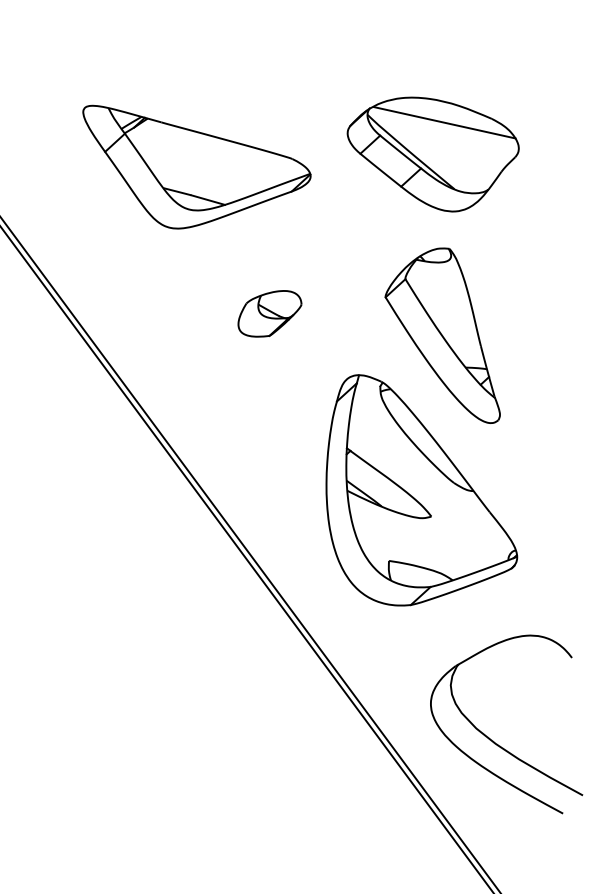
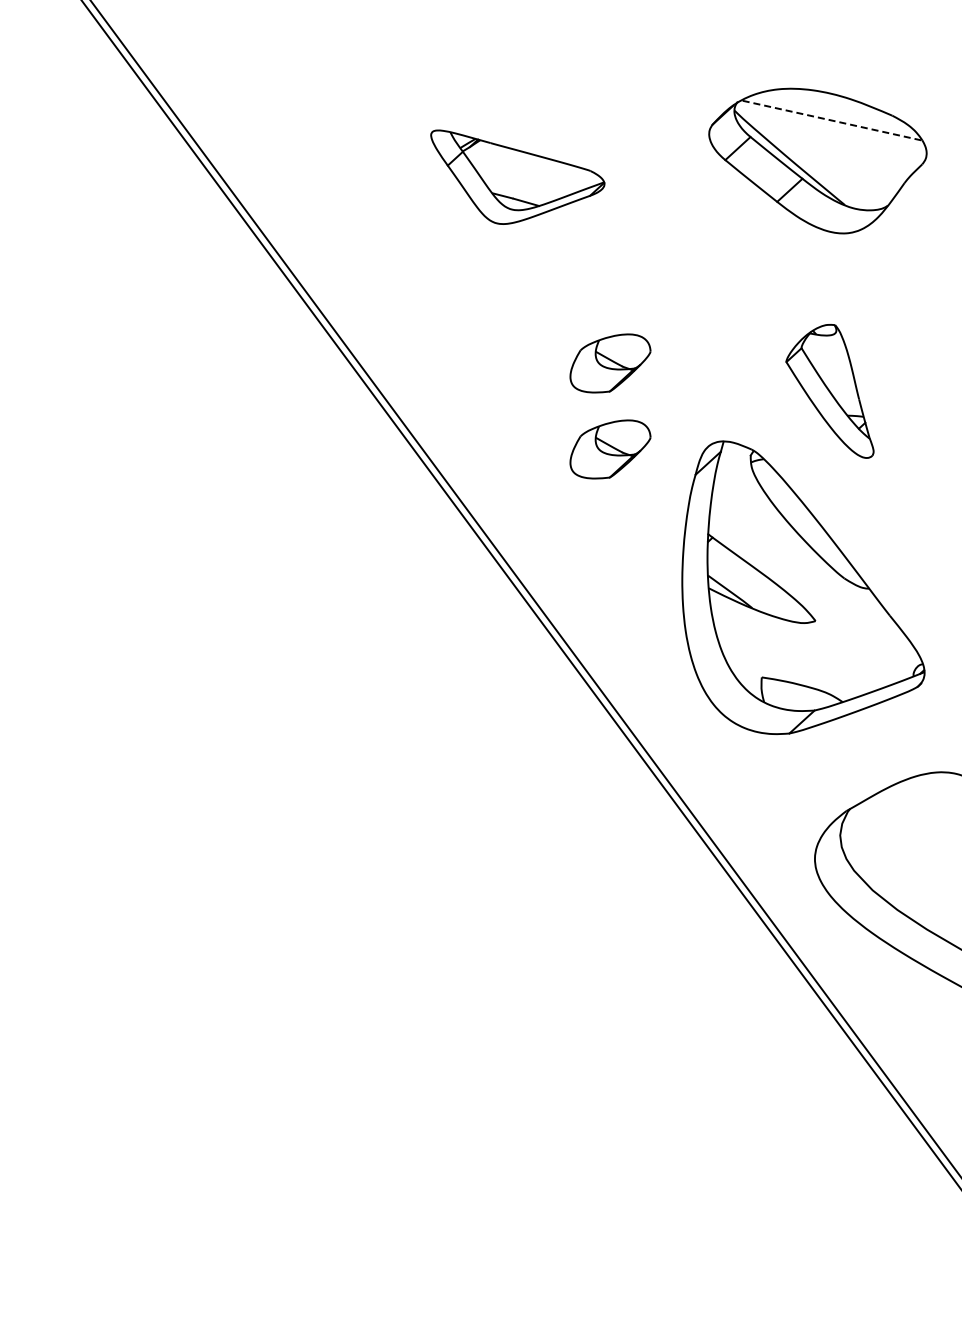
line: (445, 122) -> (833, 120), solid -> dashed
part: (196, 167) -> (517, 177), size x0.6
part: (442, 335) -> (829, 391), size x0.6
part: (269, 381) -> (610, 449), added

